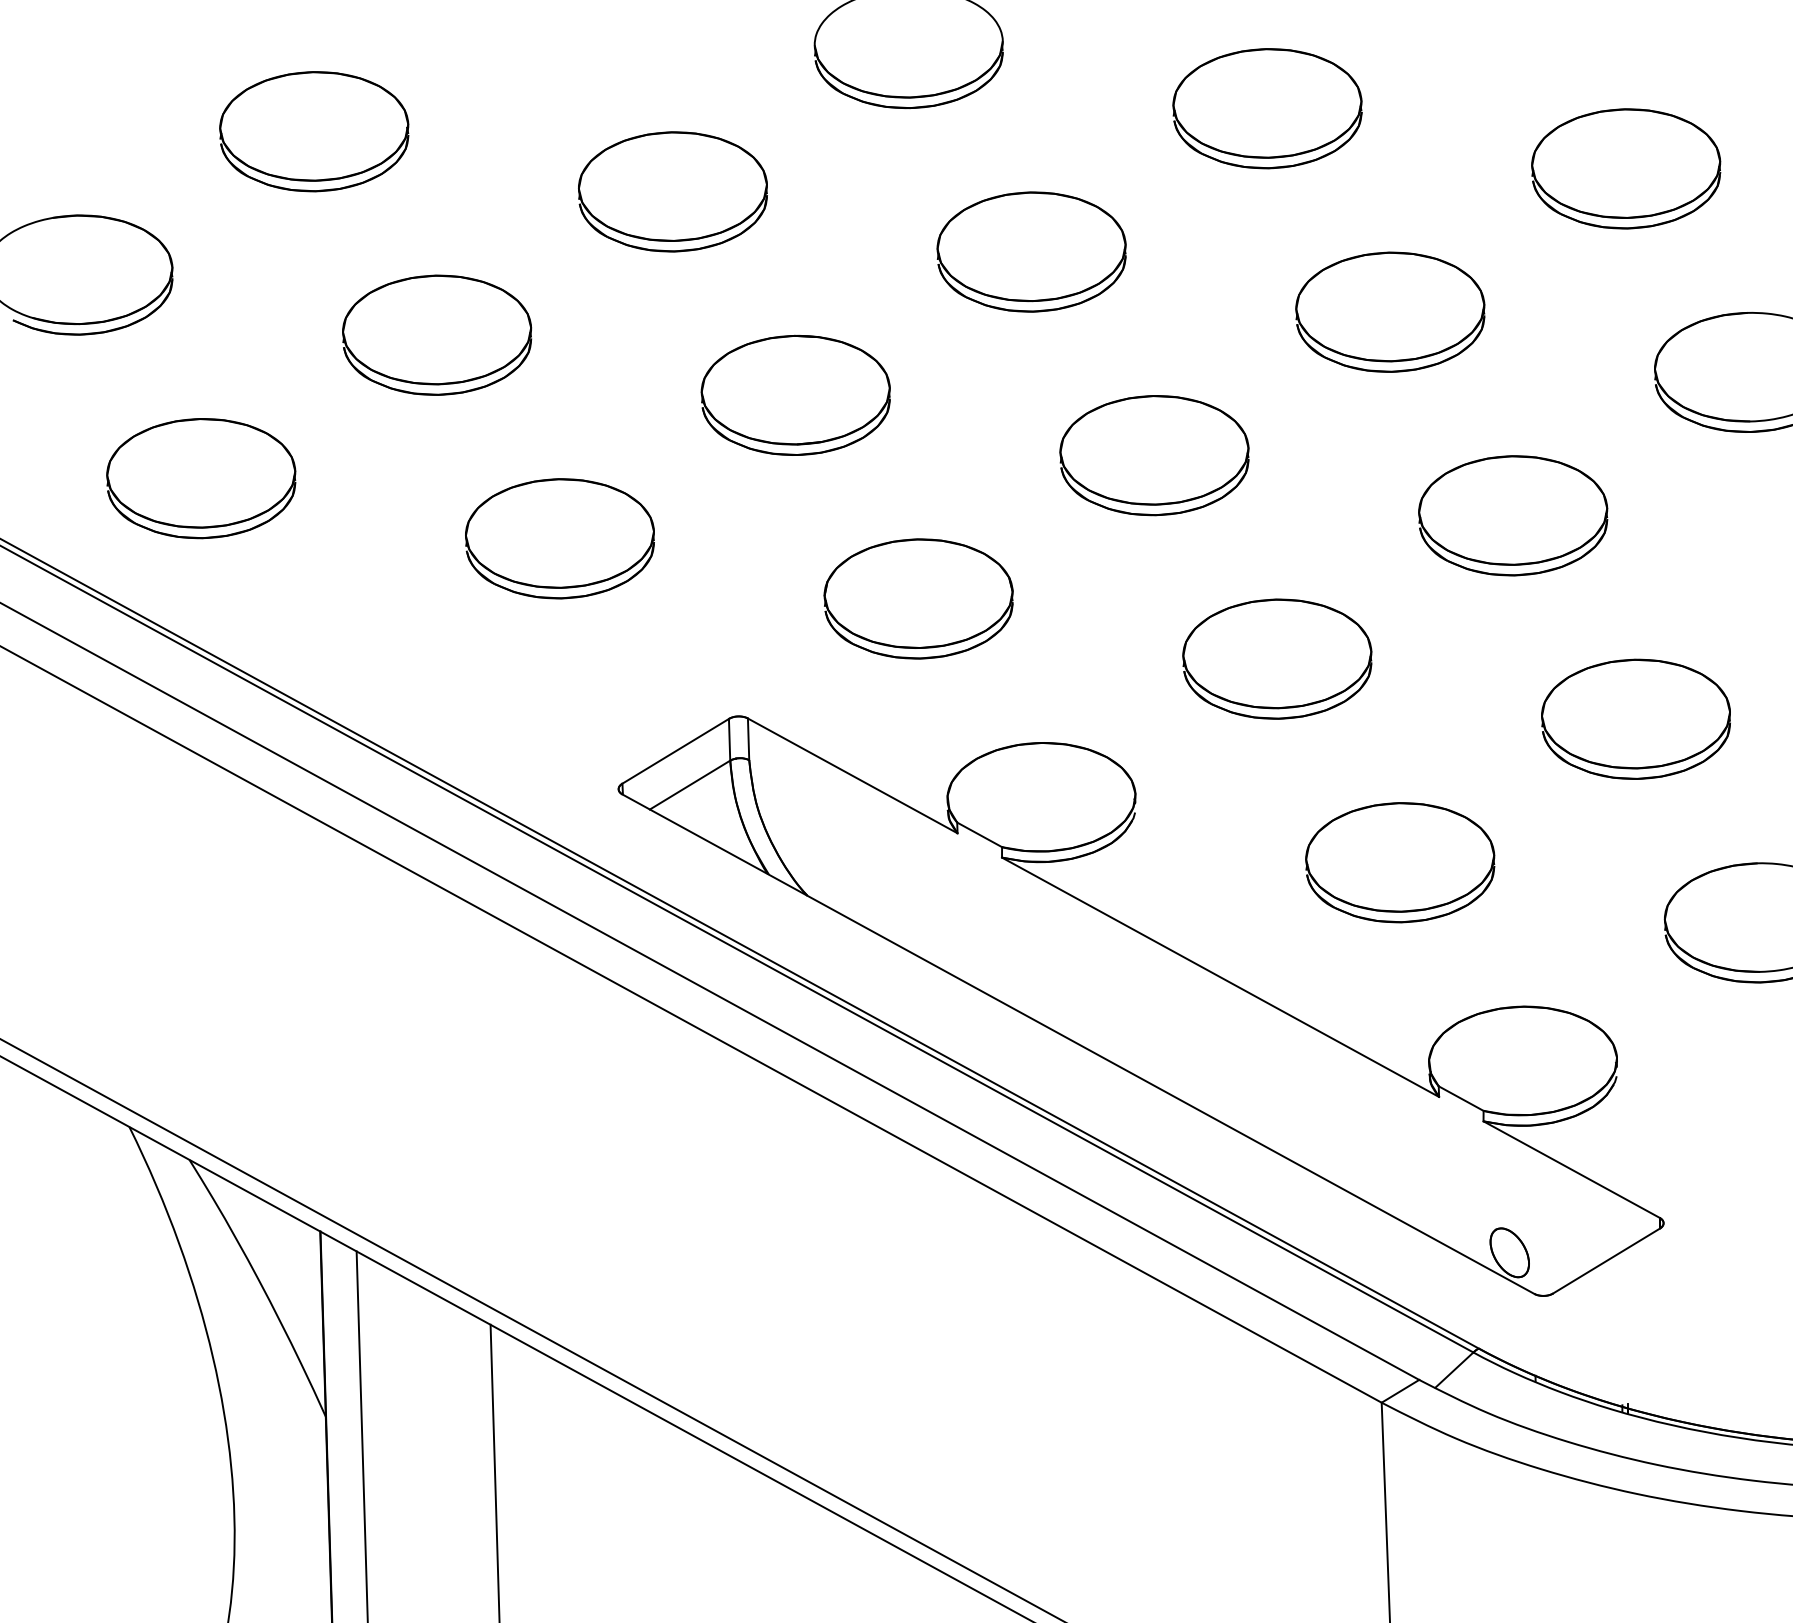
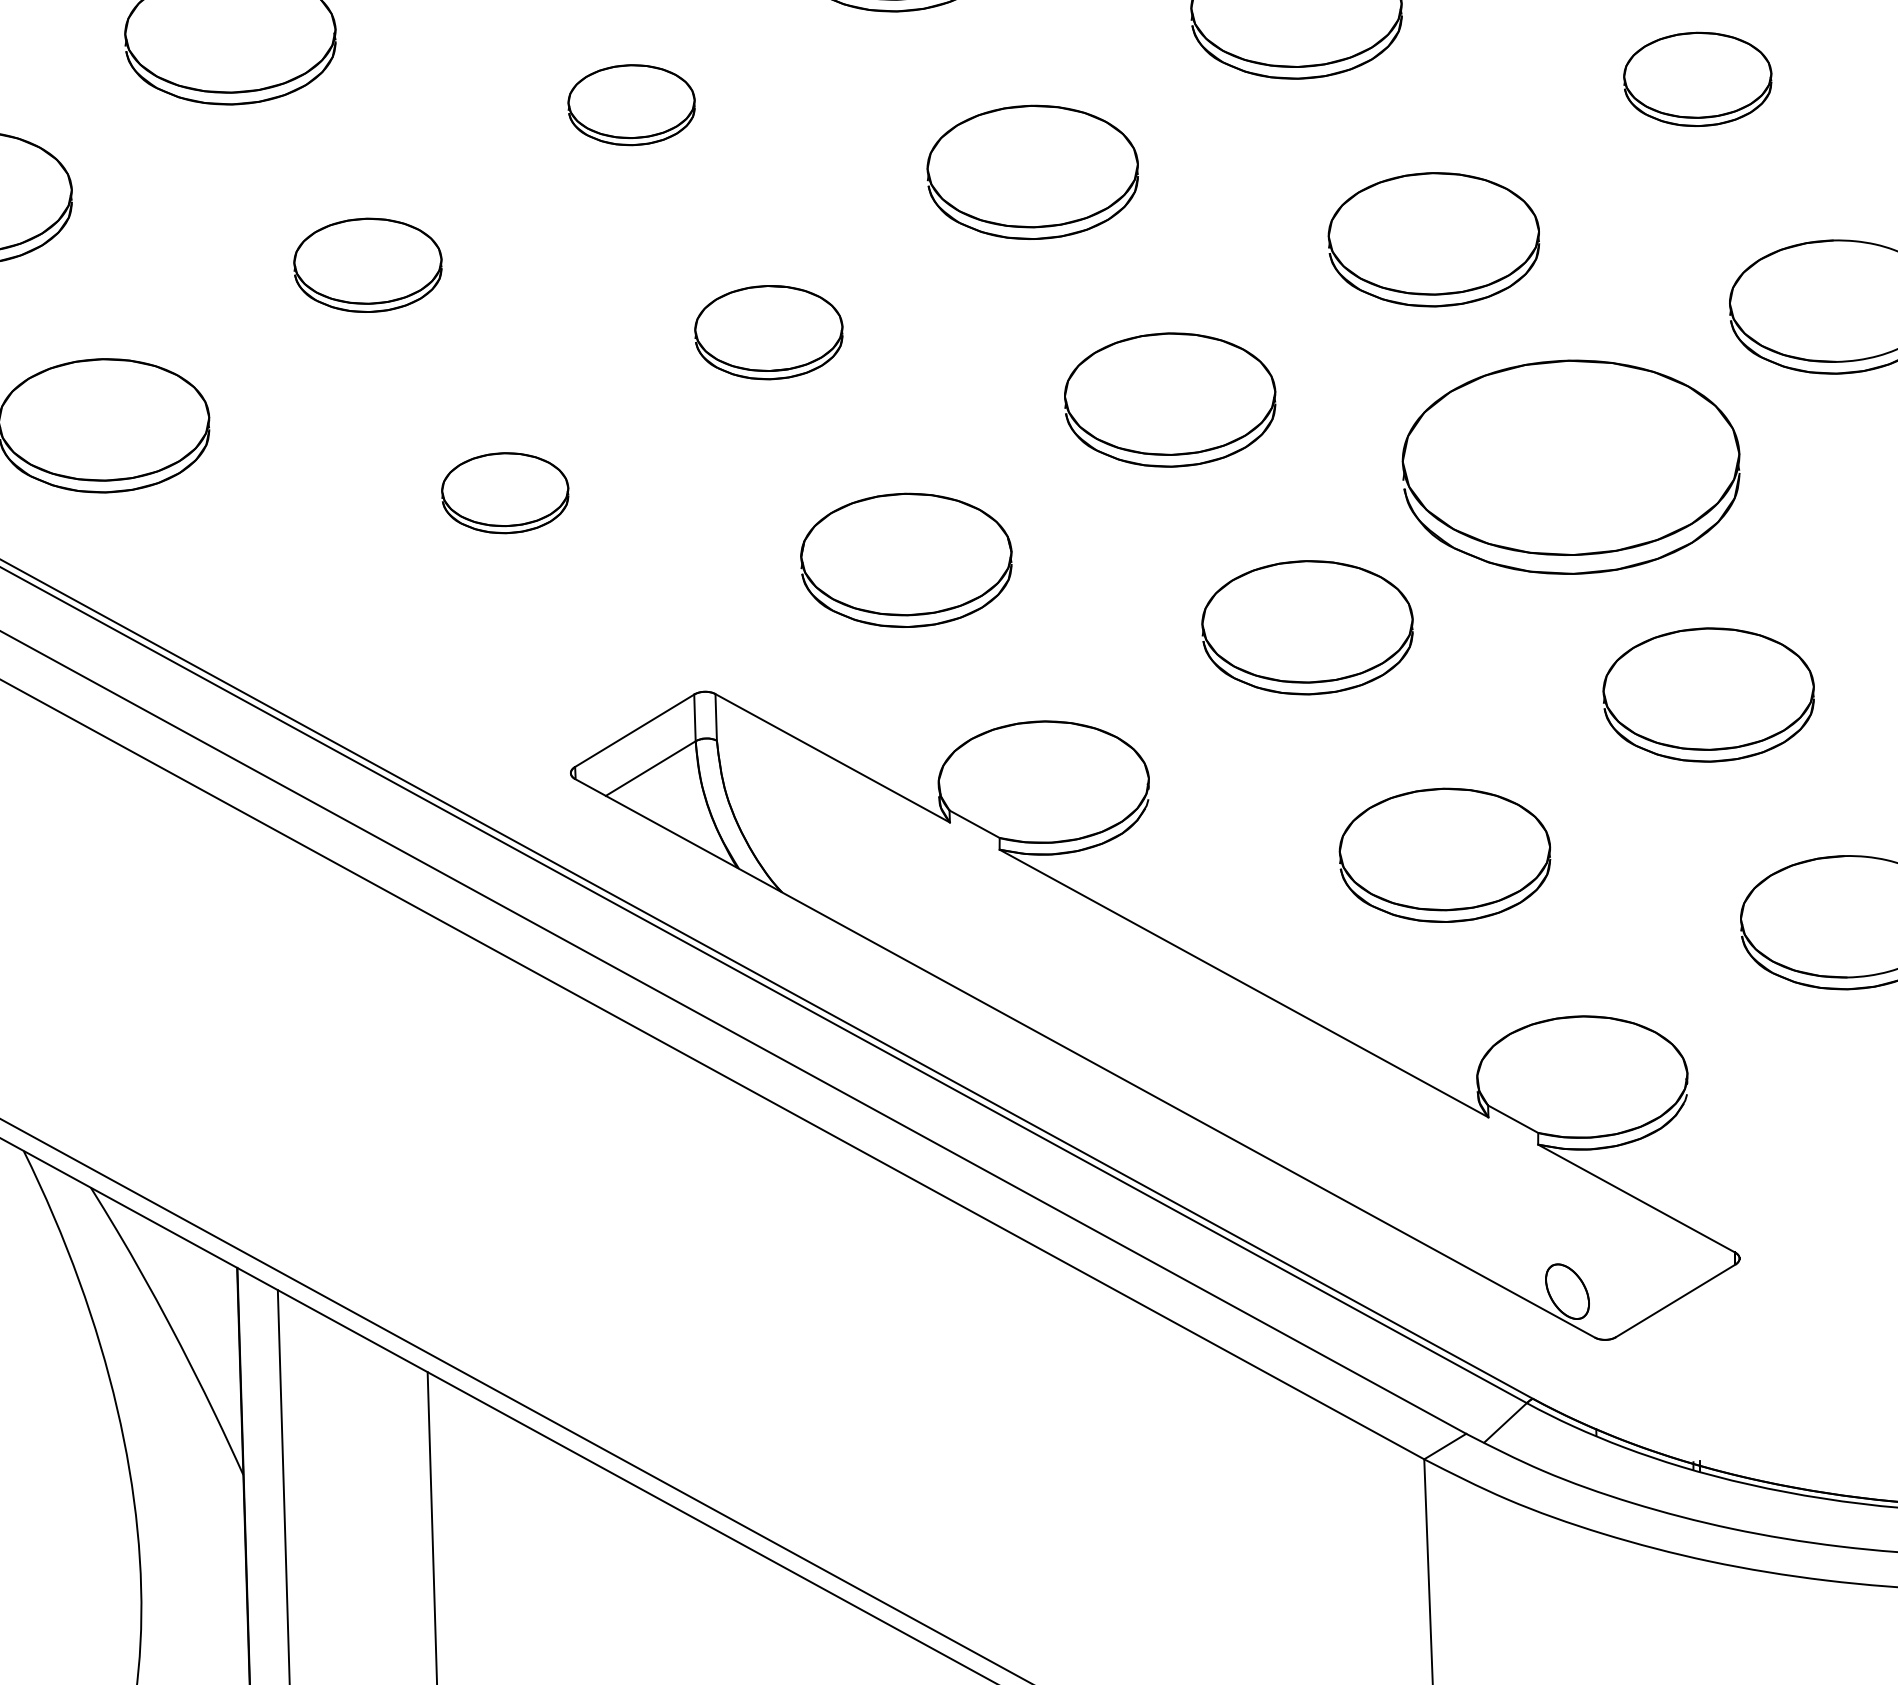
part: (1626, 168) -> (1698, 78), size x0.7
part: (672, 191) -> (631, 104), size x0.6
part: (437, 334) -> (368, 264), size x0.7
part: (795, 394) -> (768, 331), size x0.7
part: (1513, 515) -> (1571, 467), size x1.6
part: (559, 538) -> (504, 492), size x0.6

